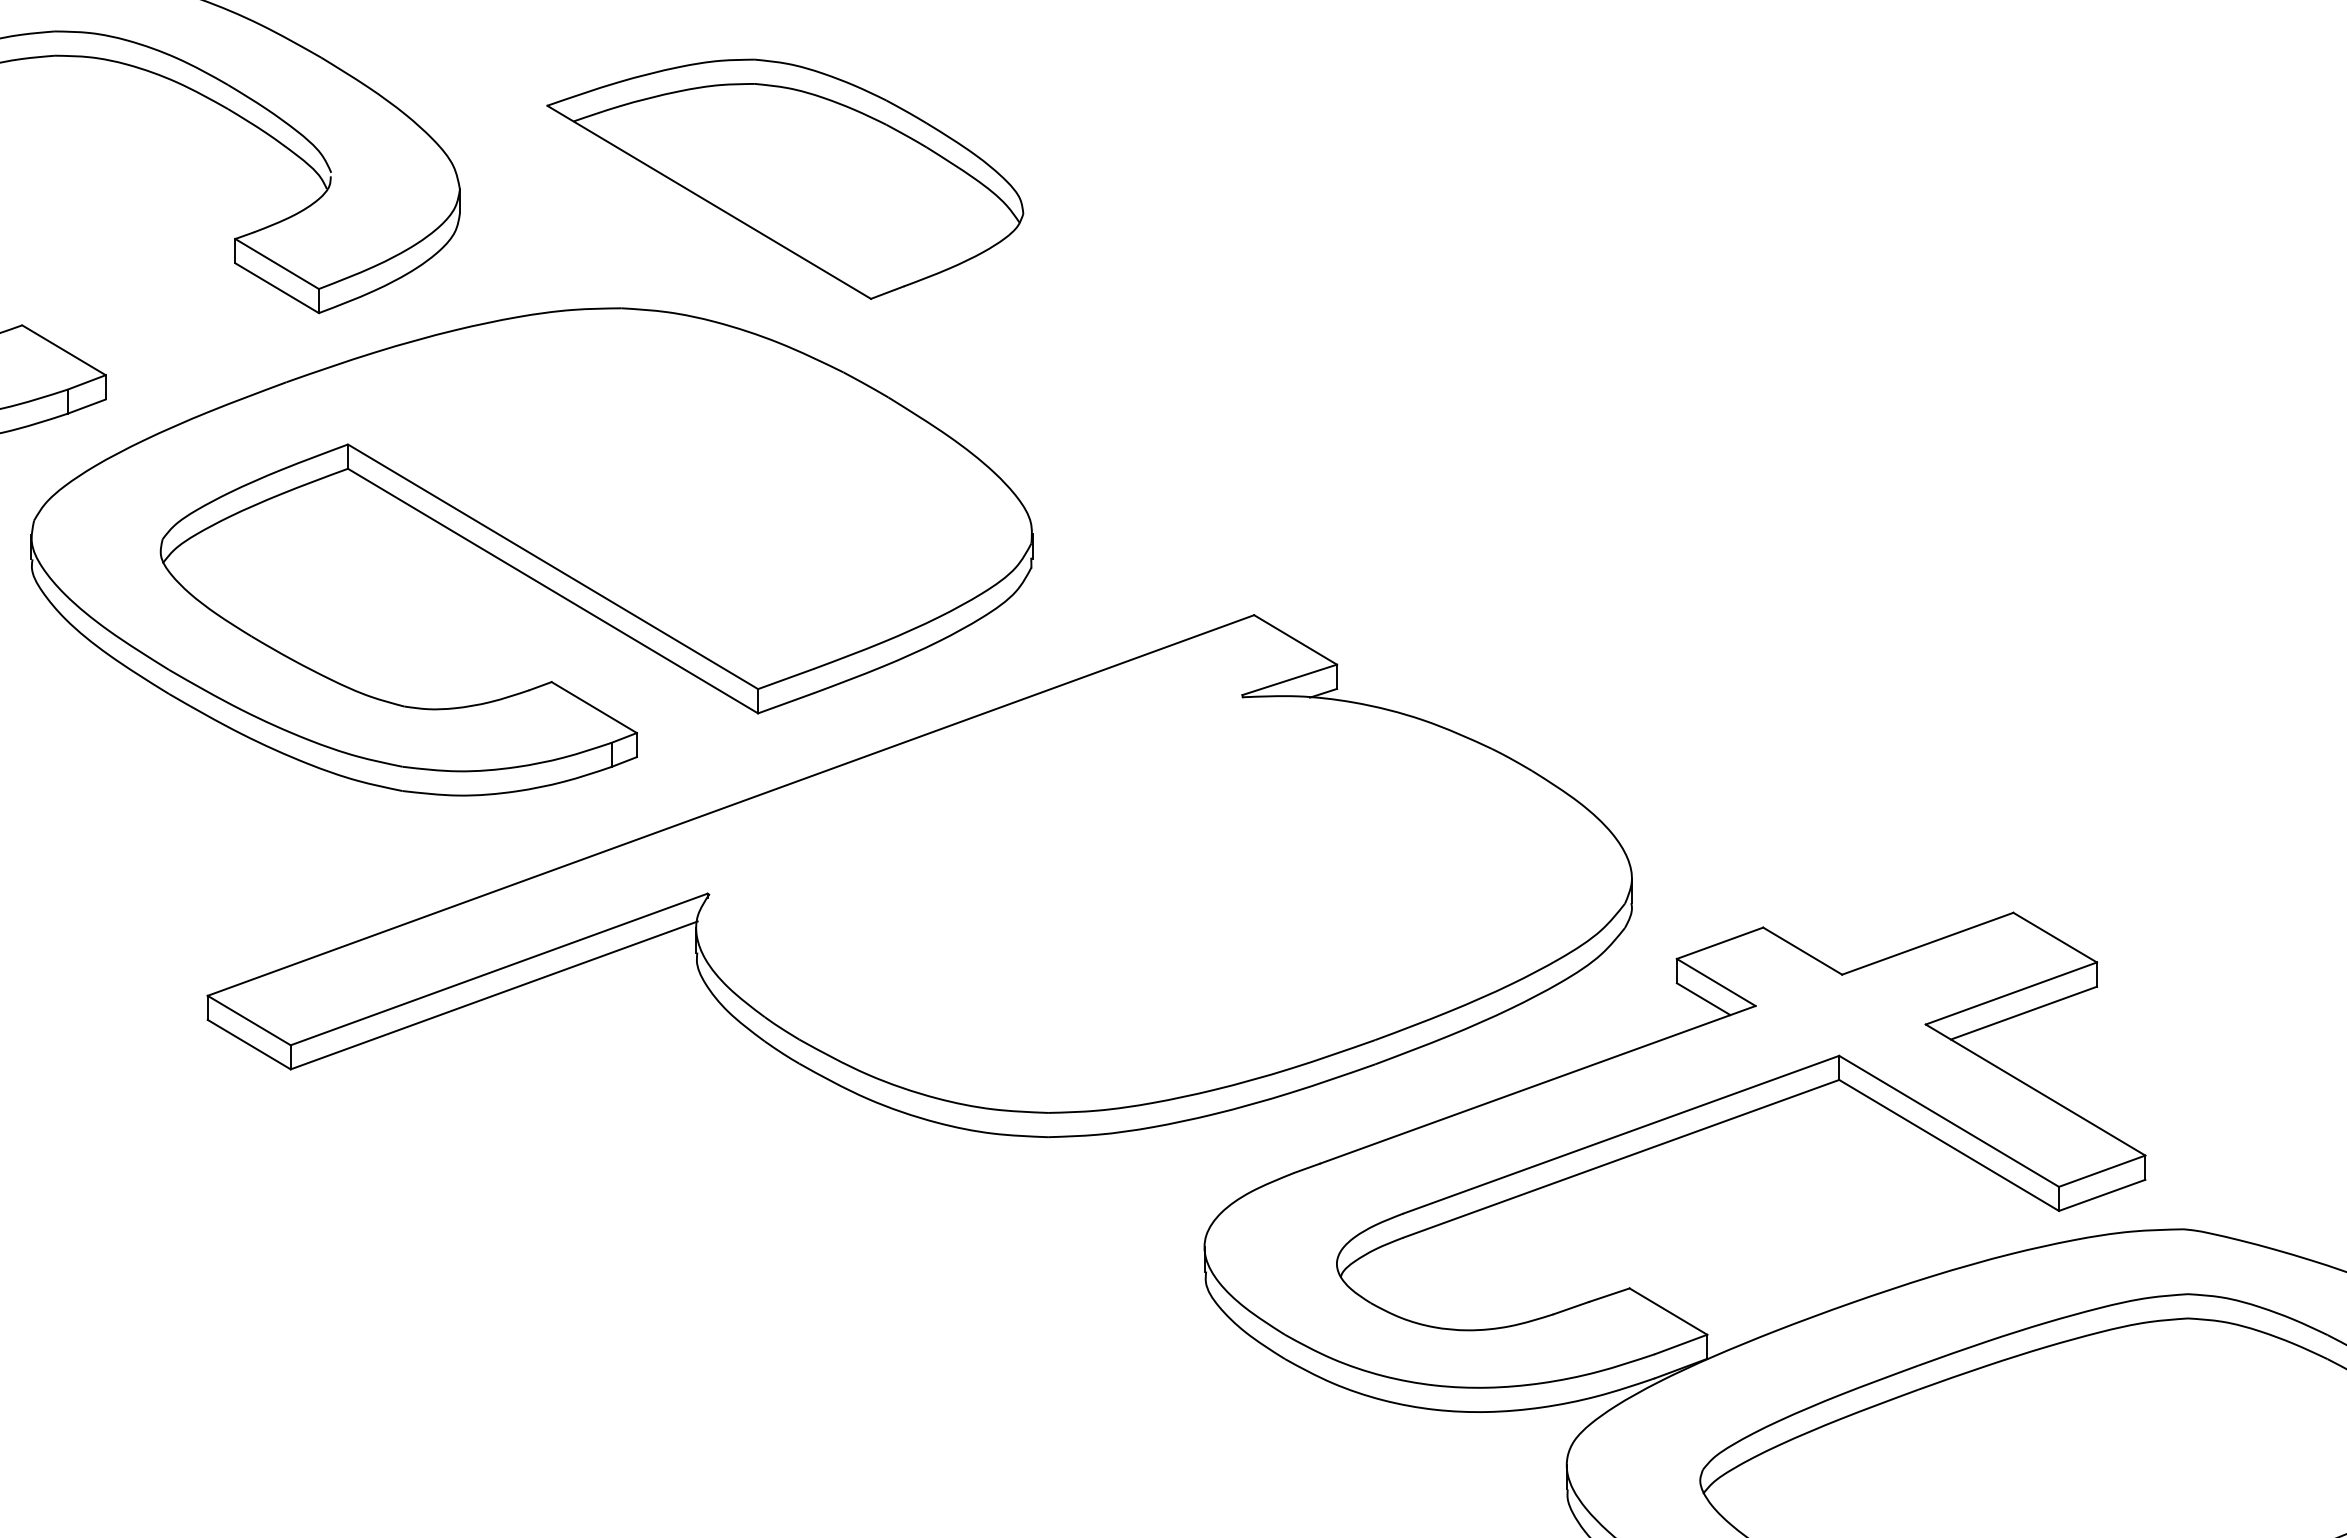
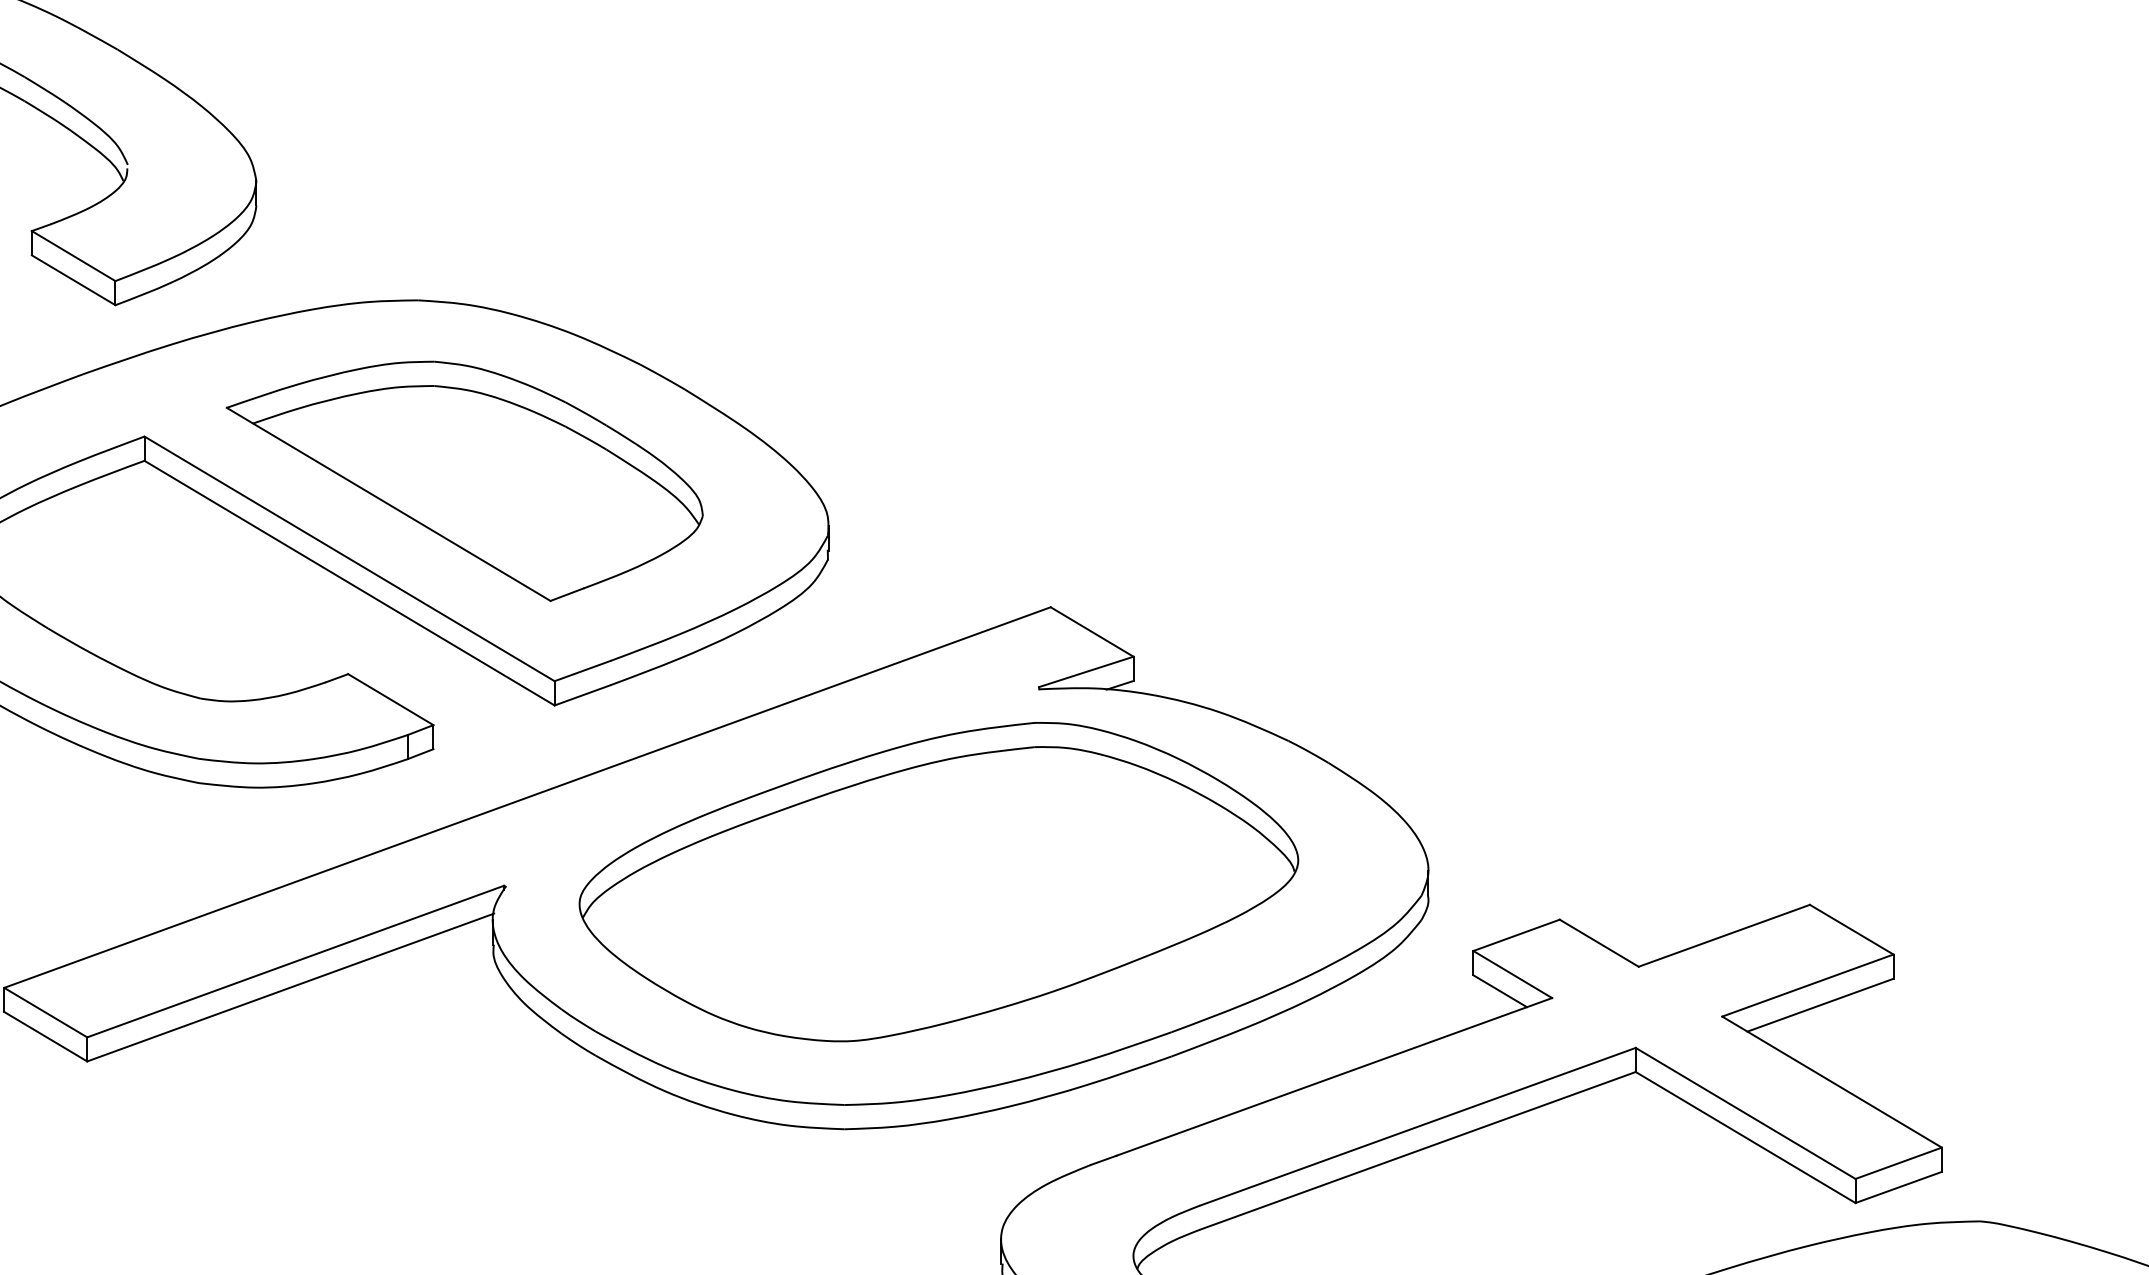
part: (785, 178) -> (465, 480), moved
part: (1142, 889) -> (939, 881), added

